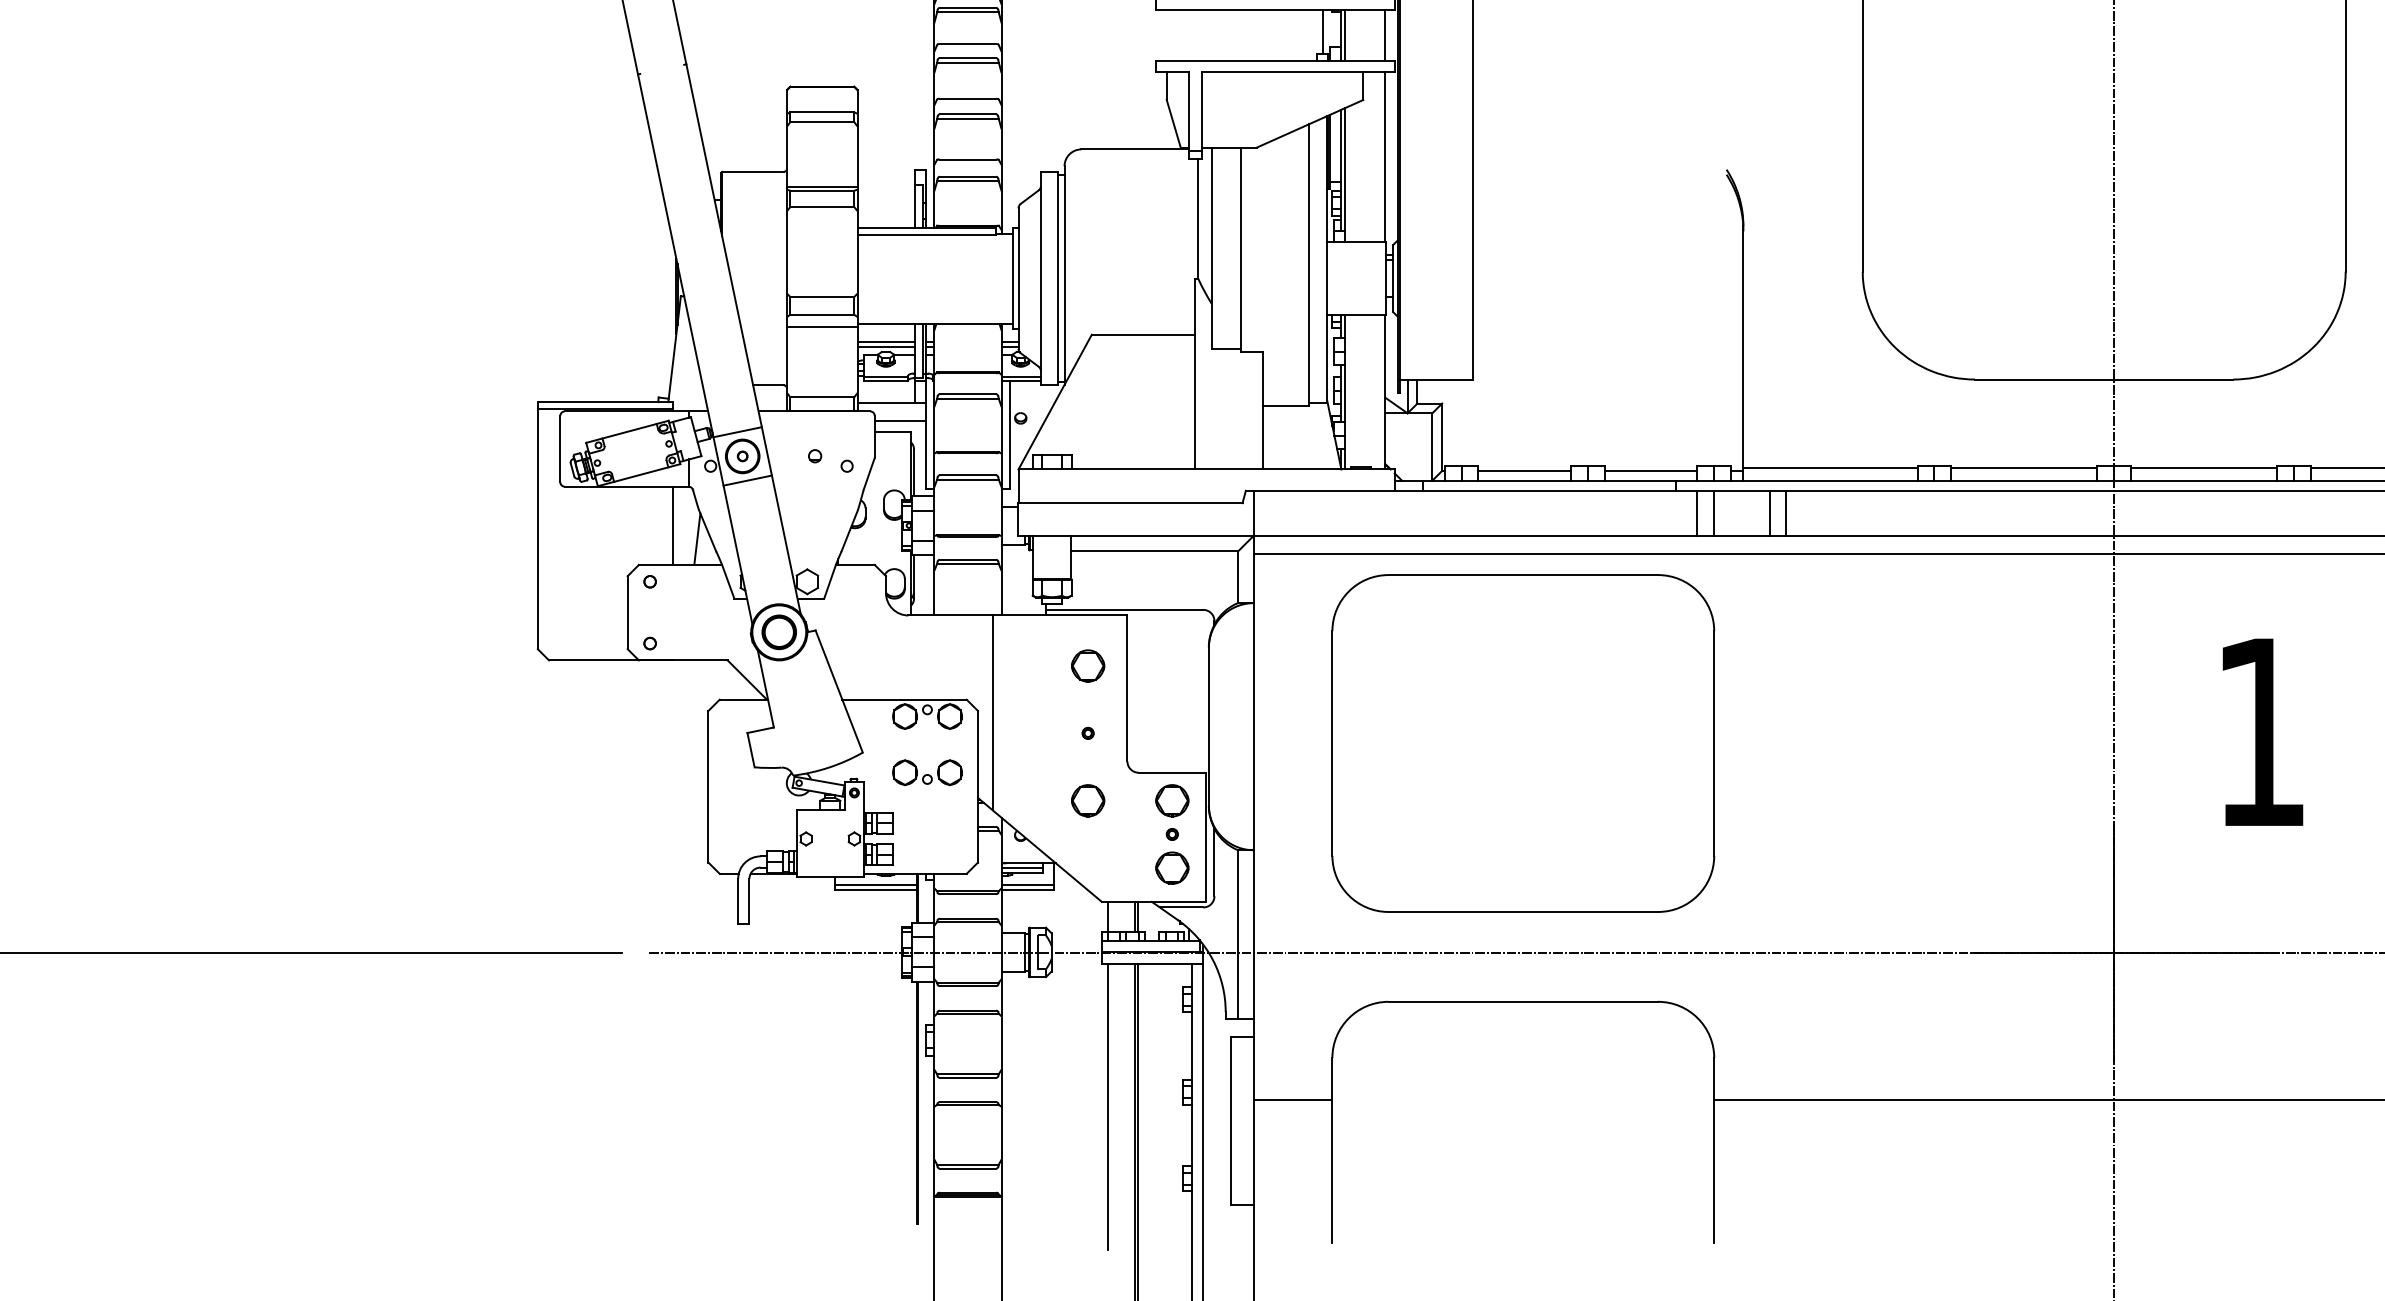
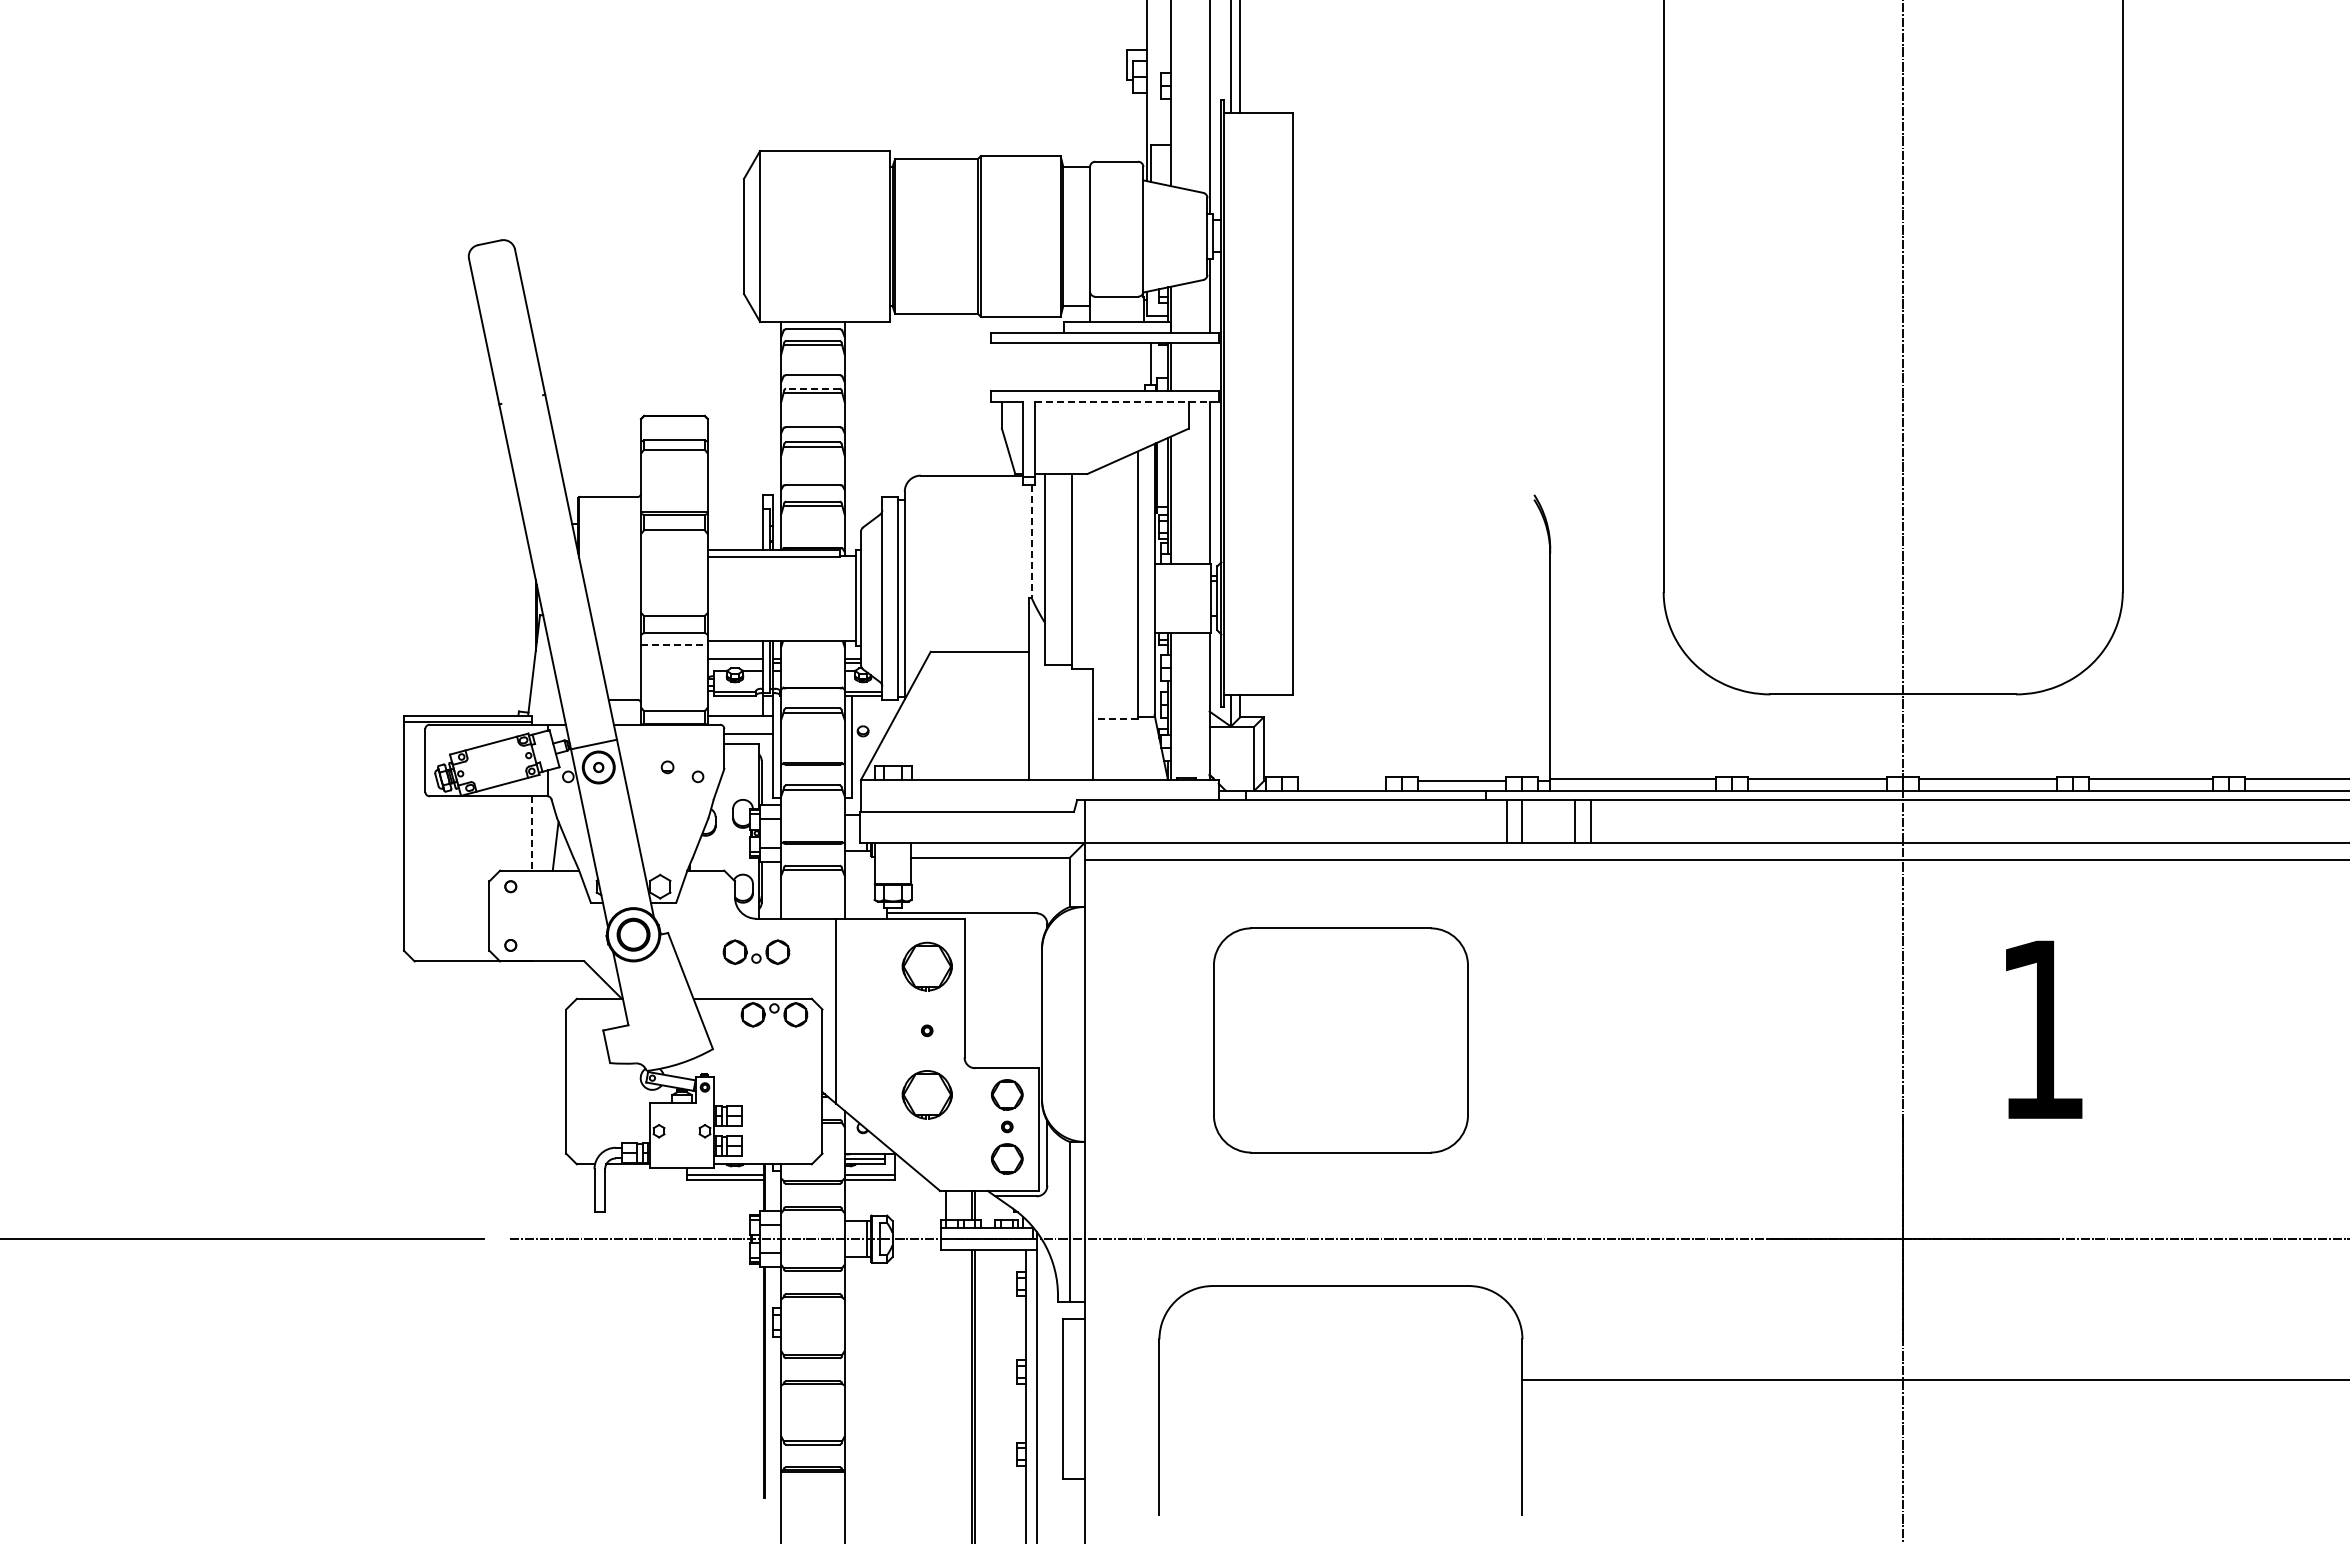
line: (1385, 35) -> (1209, 367), removed
line: (967, 57) -> (812, 388), solid -> dashed
line: (1297, 71) -> (1126, 401), solid -> dashed
line: (1197, 218) -> (1031, 541), solid -> dashed
line: (822, 327) -> (674, 644), solid -> dashed
line: (886, 347) -> (735, 663), removed
line: (1285, 405) -> (1114, 719), solid -> dashed
line: (1524, 471) -> (1342, 781), removed
line: (747, 480) -> (603, 790), removed
line: (672, 525) -> (532, 833), solid -> dashed
part: (1087, 665) -> (926, 966), size x1.6
part: (1522, 743) -> (1340, 1040), size x0.7
part: (927, 771) -> (756, 951), moved
part: (1087, 800) -> (926, 1094), size x1.6
line: (1292, 1100) -> (1121, 1379), removed
line: (1107, 1106) -> (945, 1385), removed

